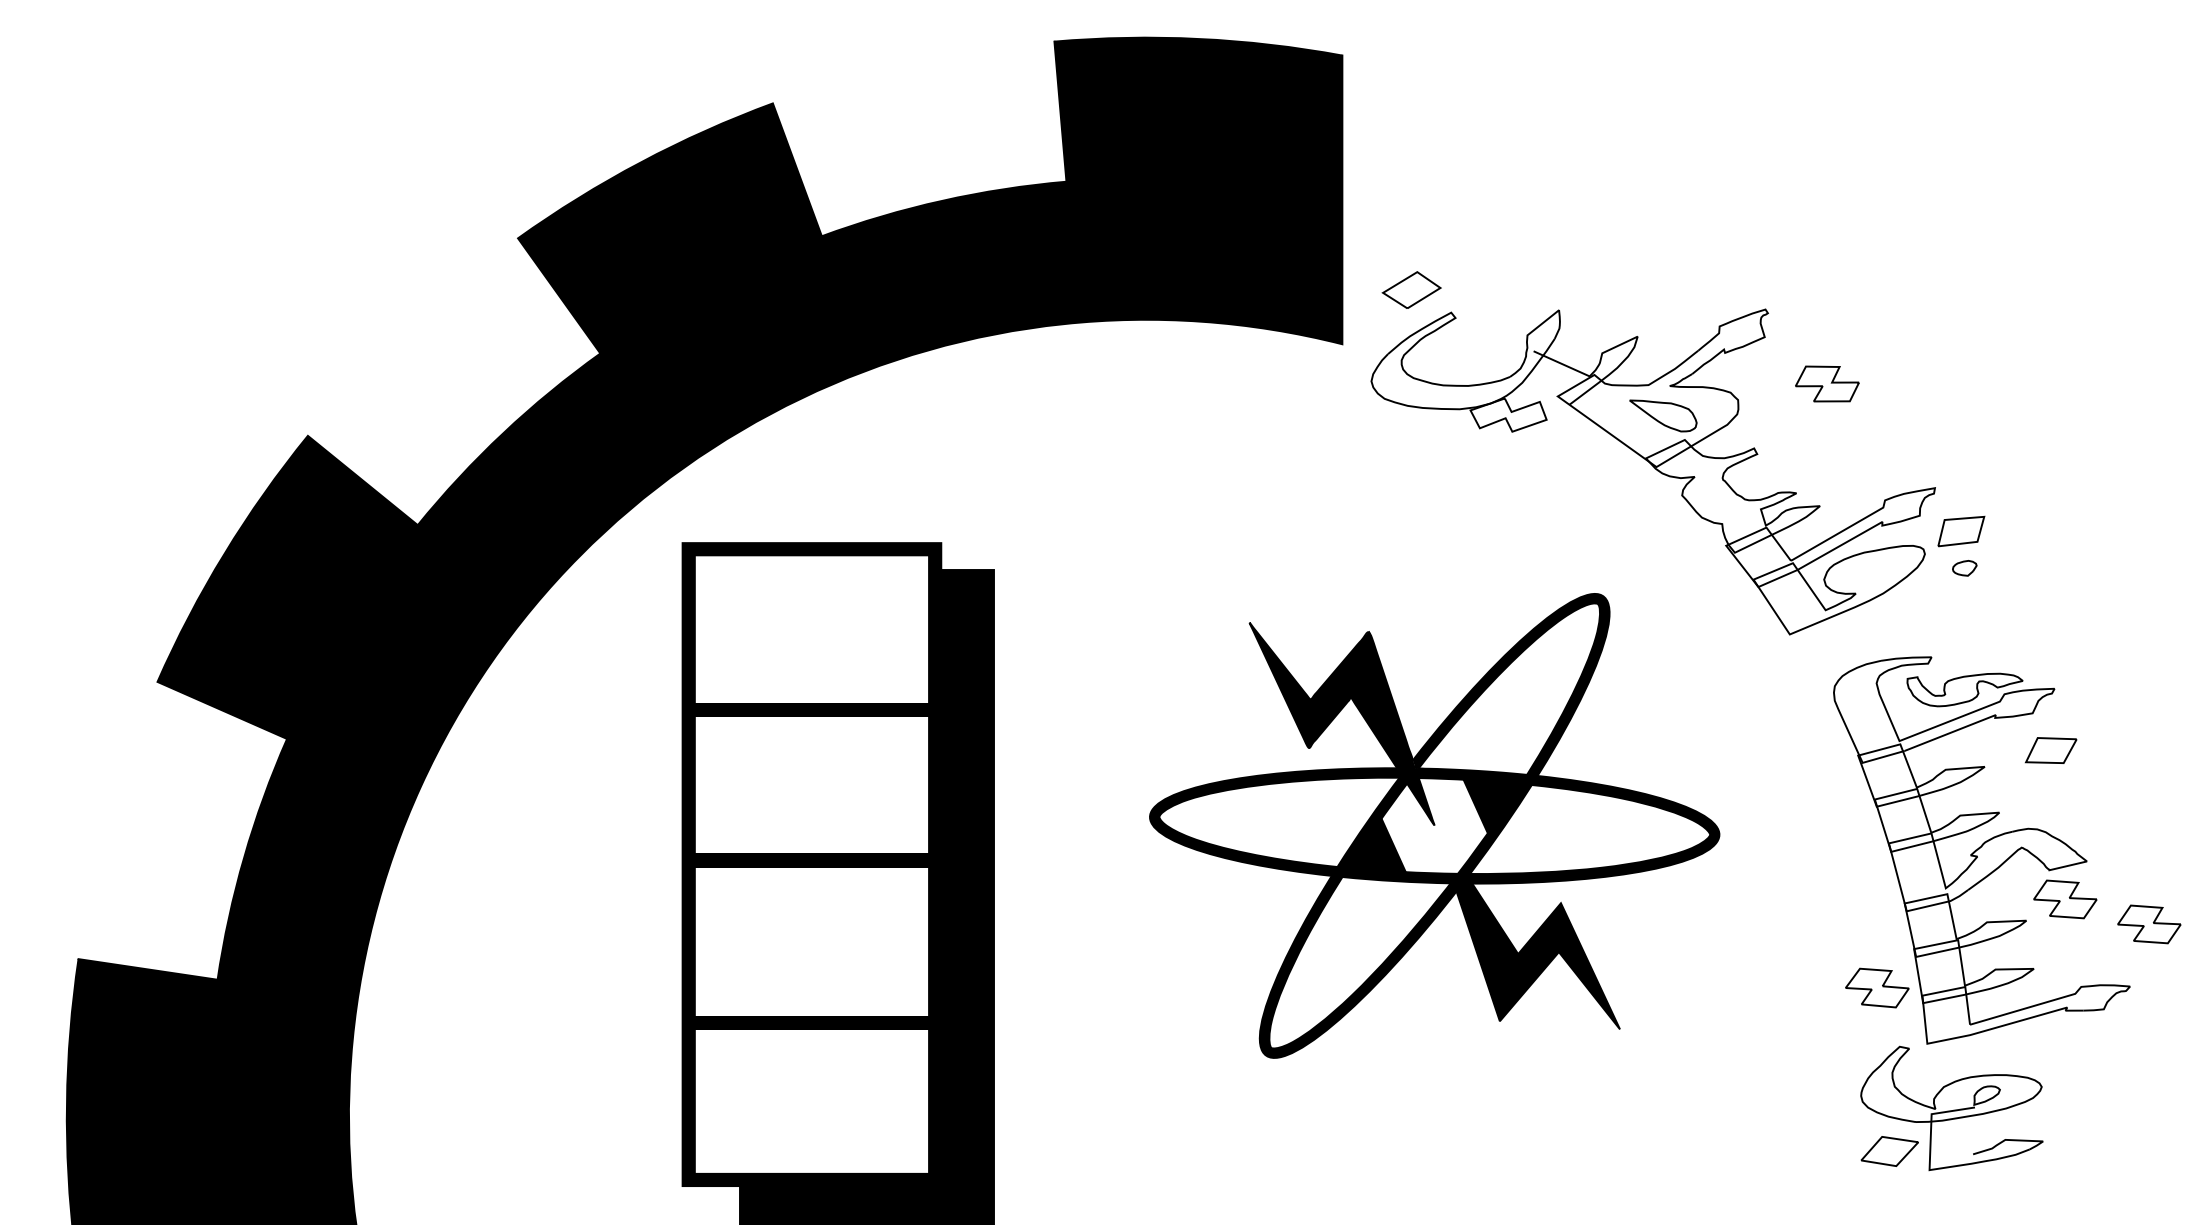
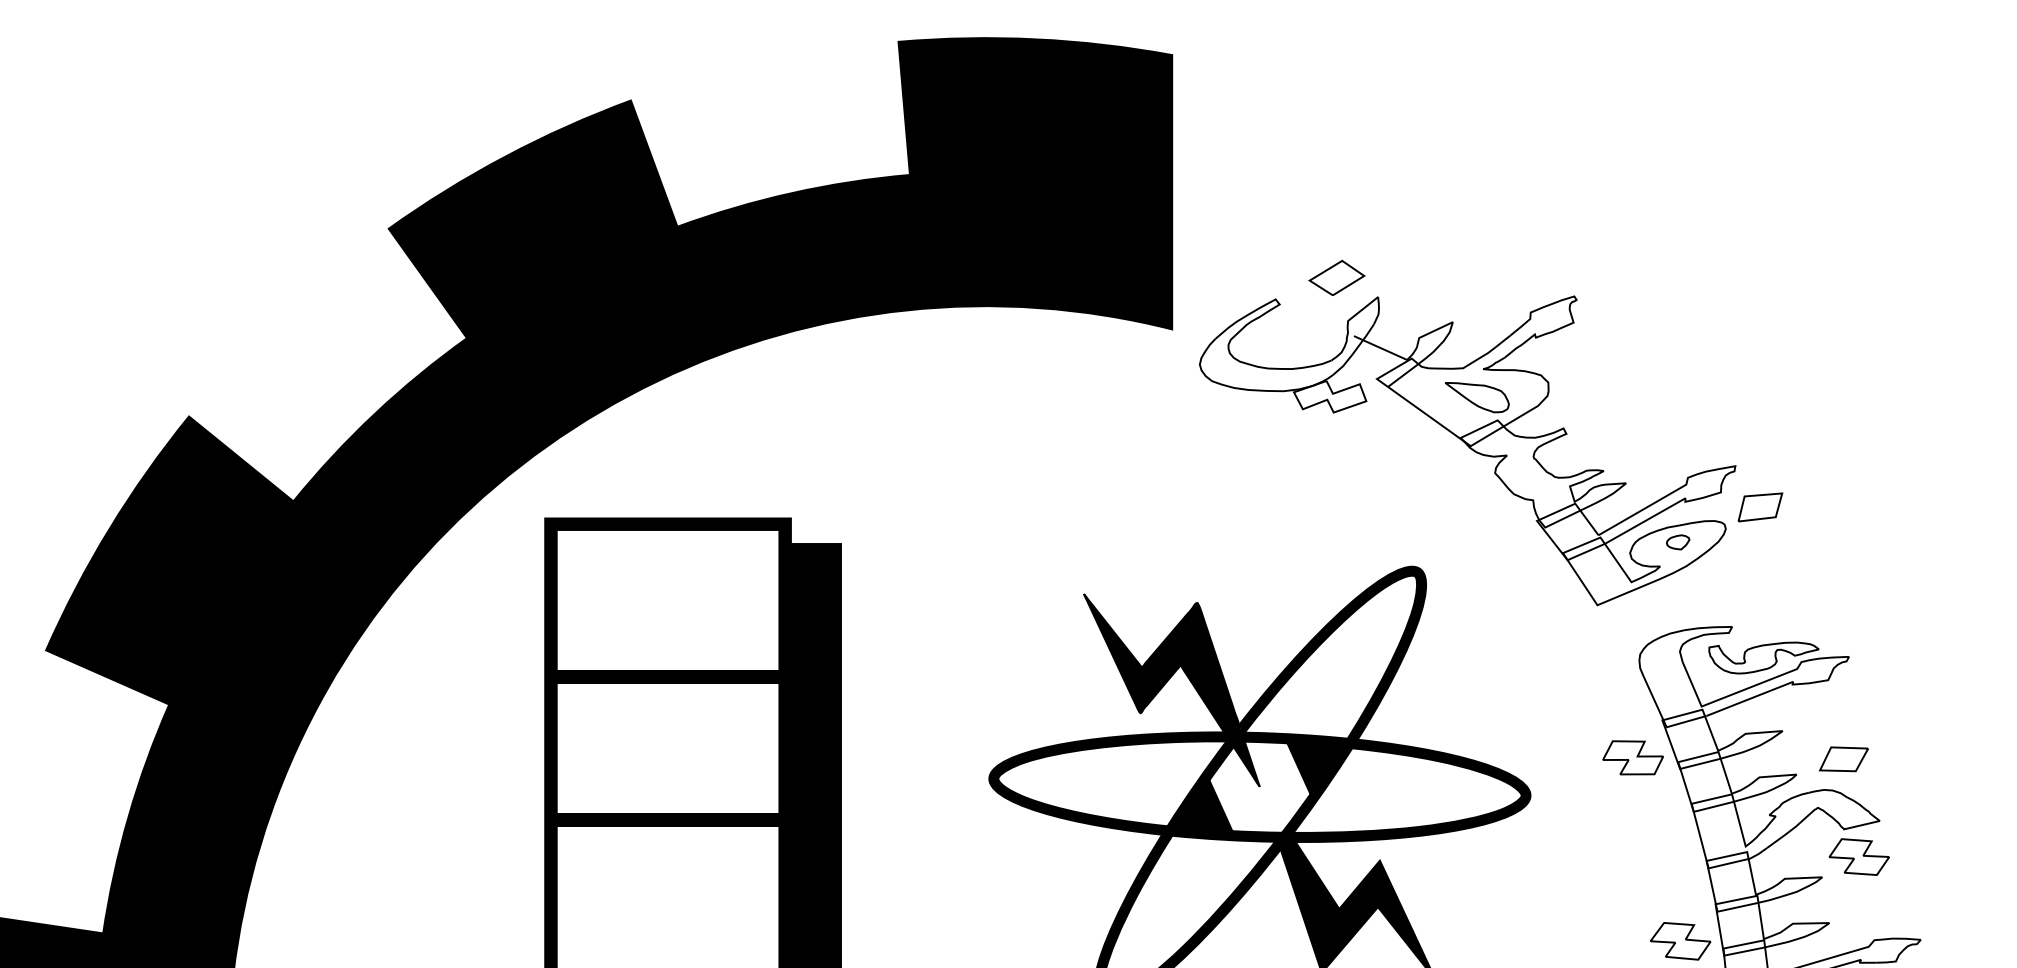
part: (1411, 289) -> (1336, 277), moved
part: (1827, 383) -> (1633, 757), moved
part: (1964, 568) -> (1677, 542), moved
part: (2050, 750) -> (1843, 759), moved
part: (2149, 924) -> (1939, 880), removed

